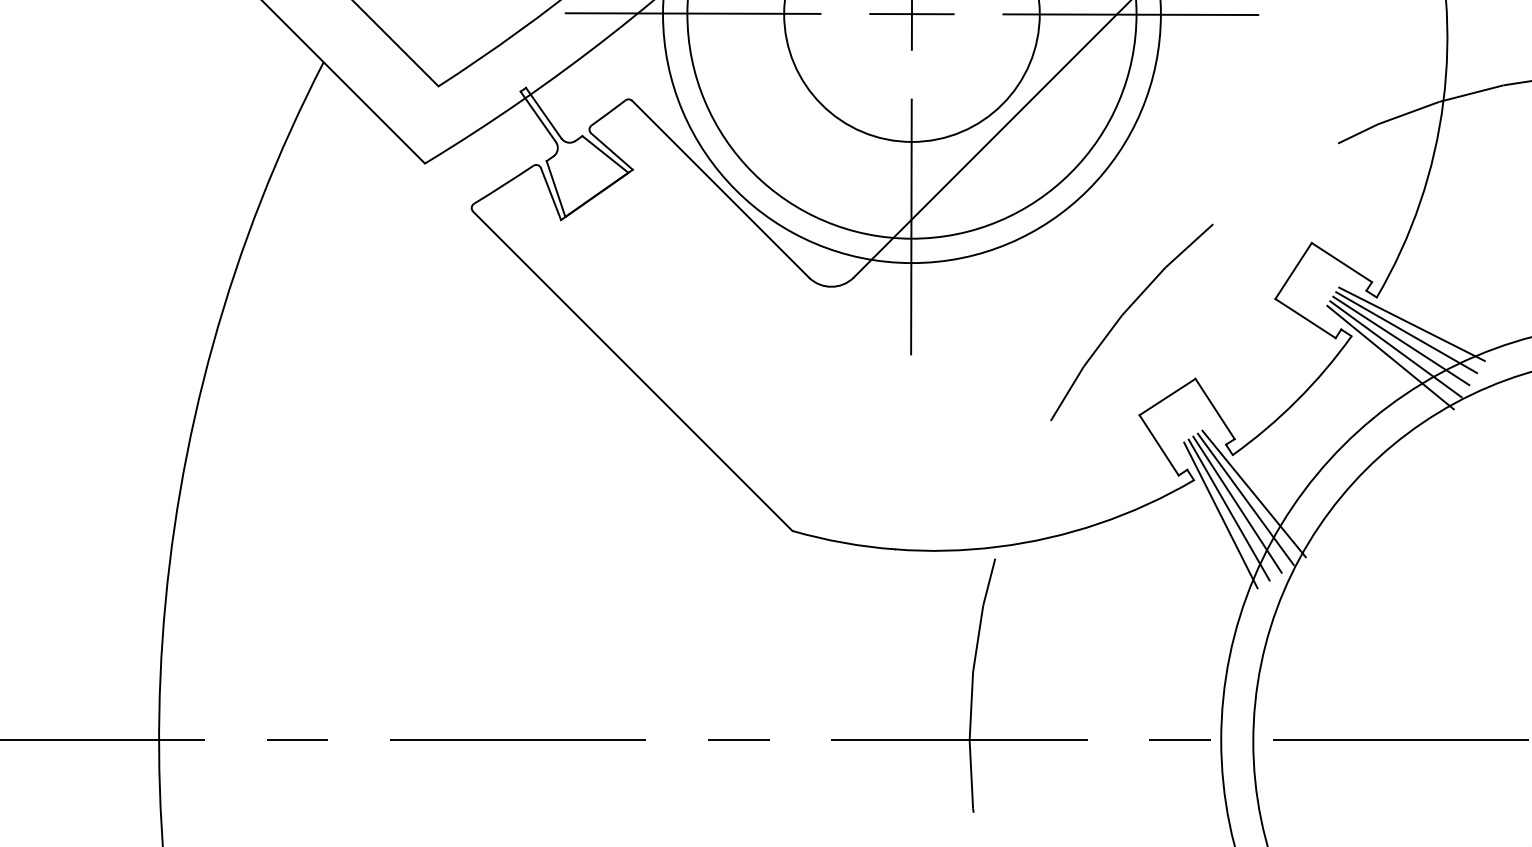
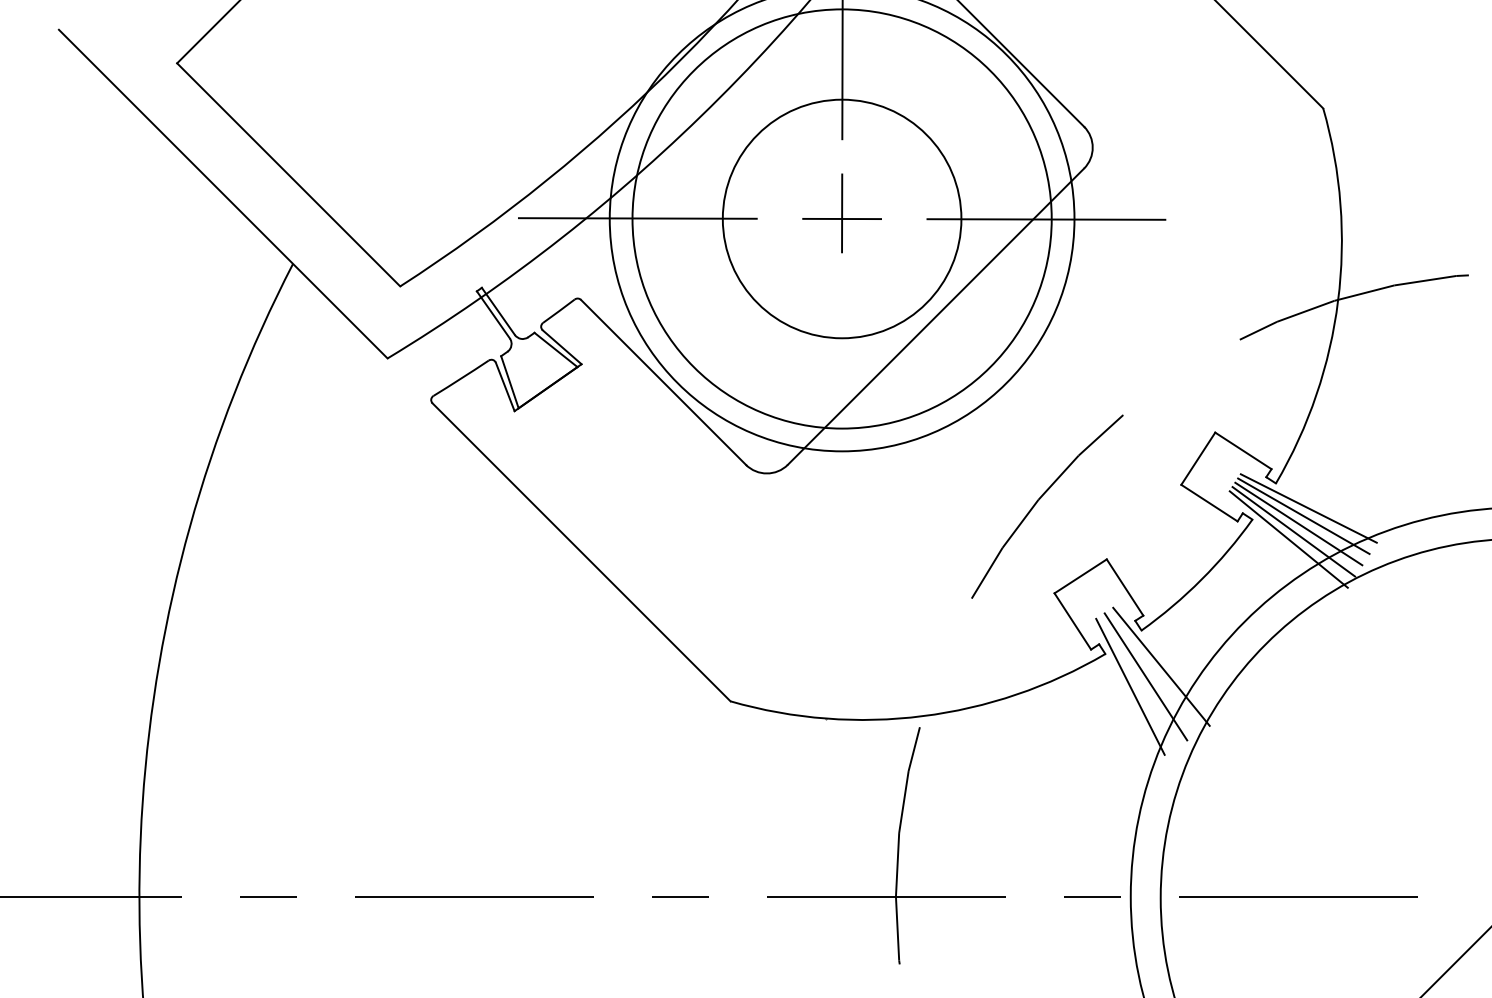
line: (911, 226) -> (841, 417), removed
line: (1245, 498) -> (1153, 671), removed
line: (1228, 509) -> (1137, 681), removed

